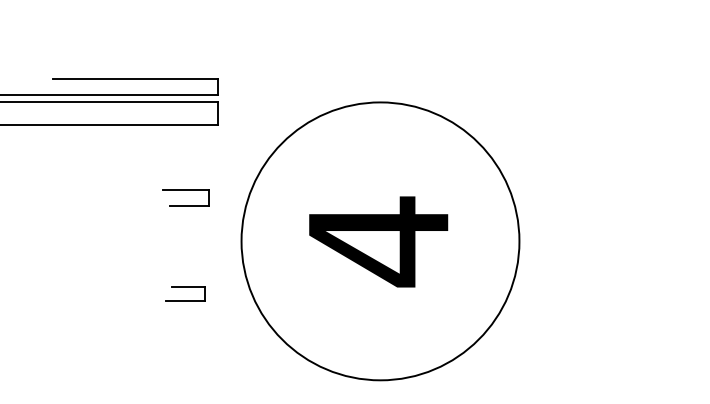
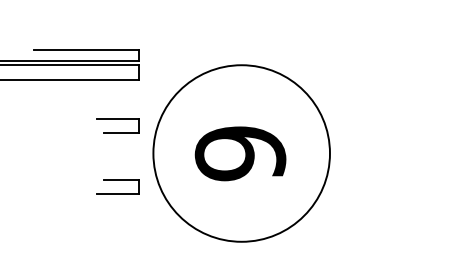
part: (185, 197) -> (117, 125), size x1.43
text: (378, 241) -> (240, 153), 4 -> 9
part: (185, 293) -> (117, 186), size x1.67

